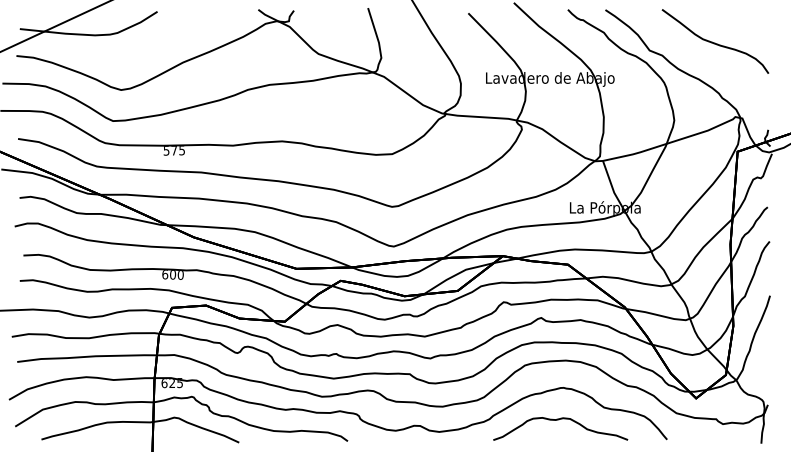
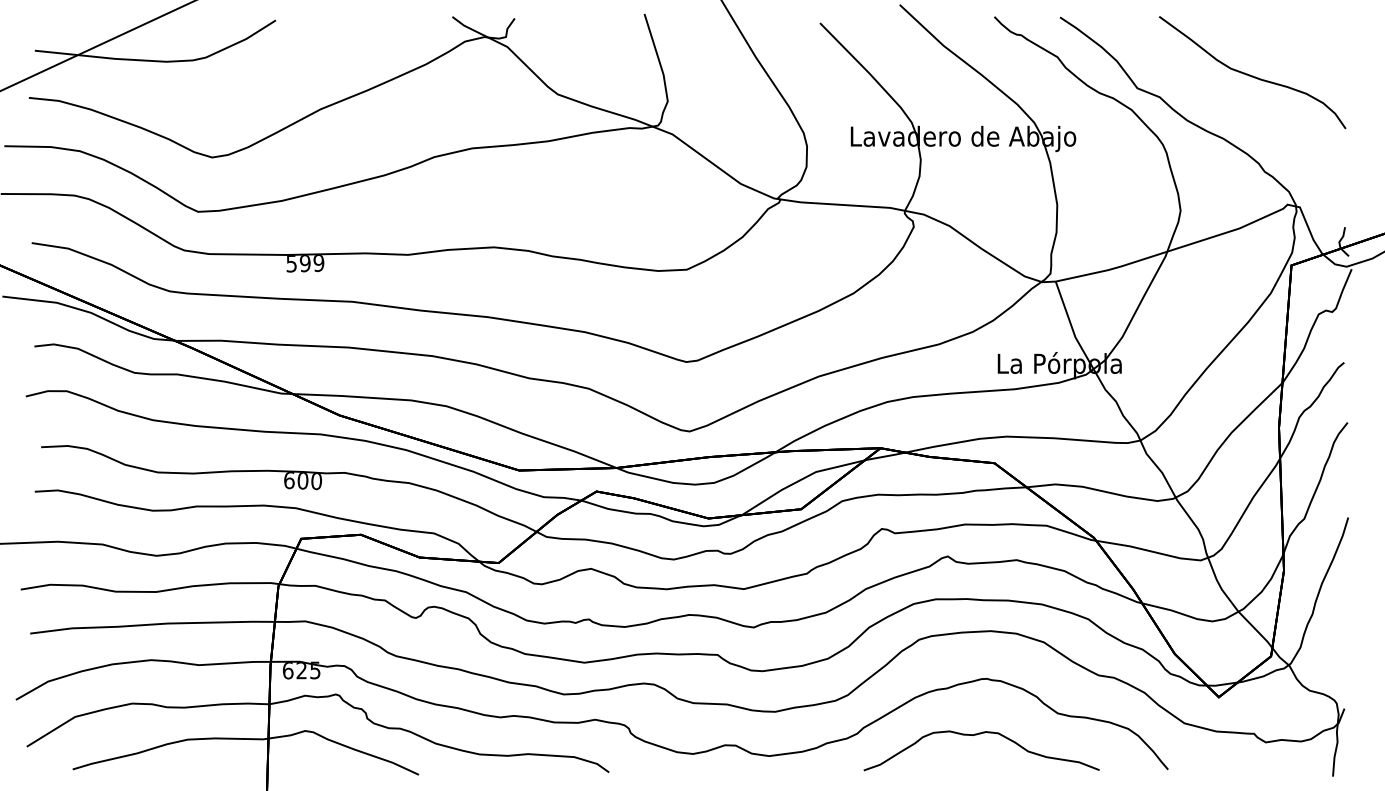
text: (178, 150) -> (312, 263), 575 -> 599

